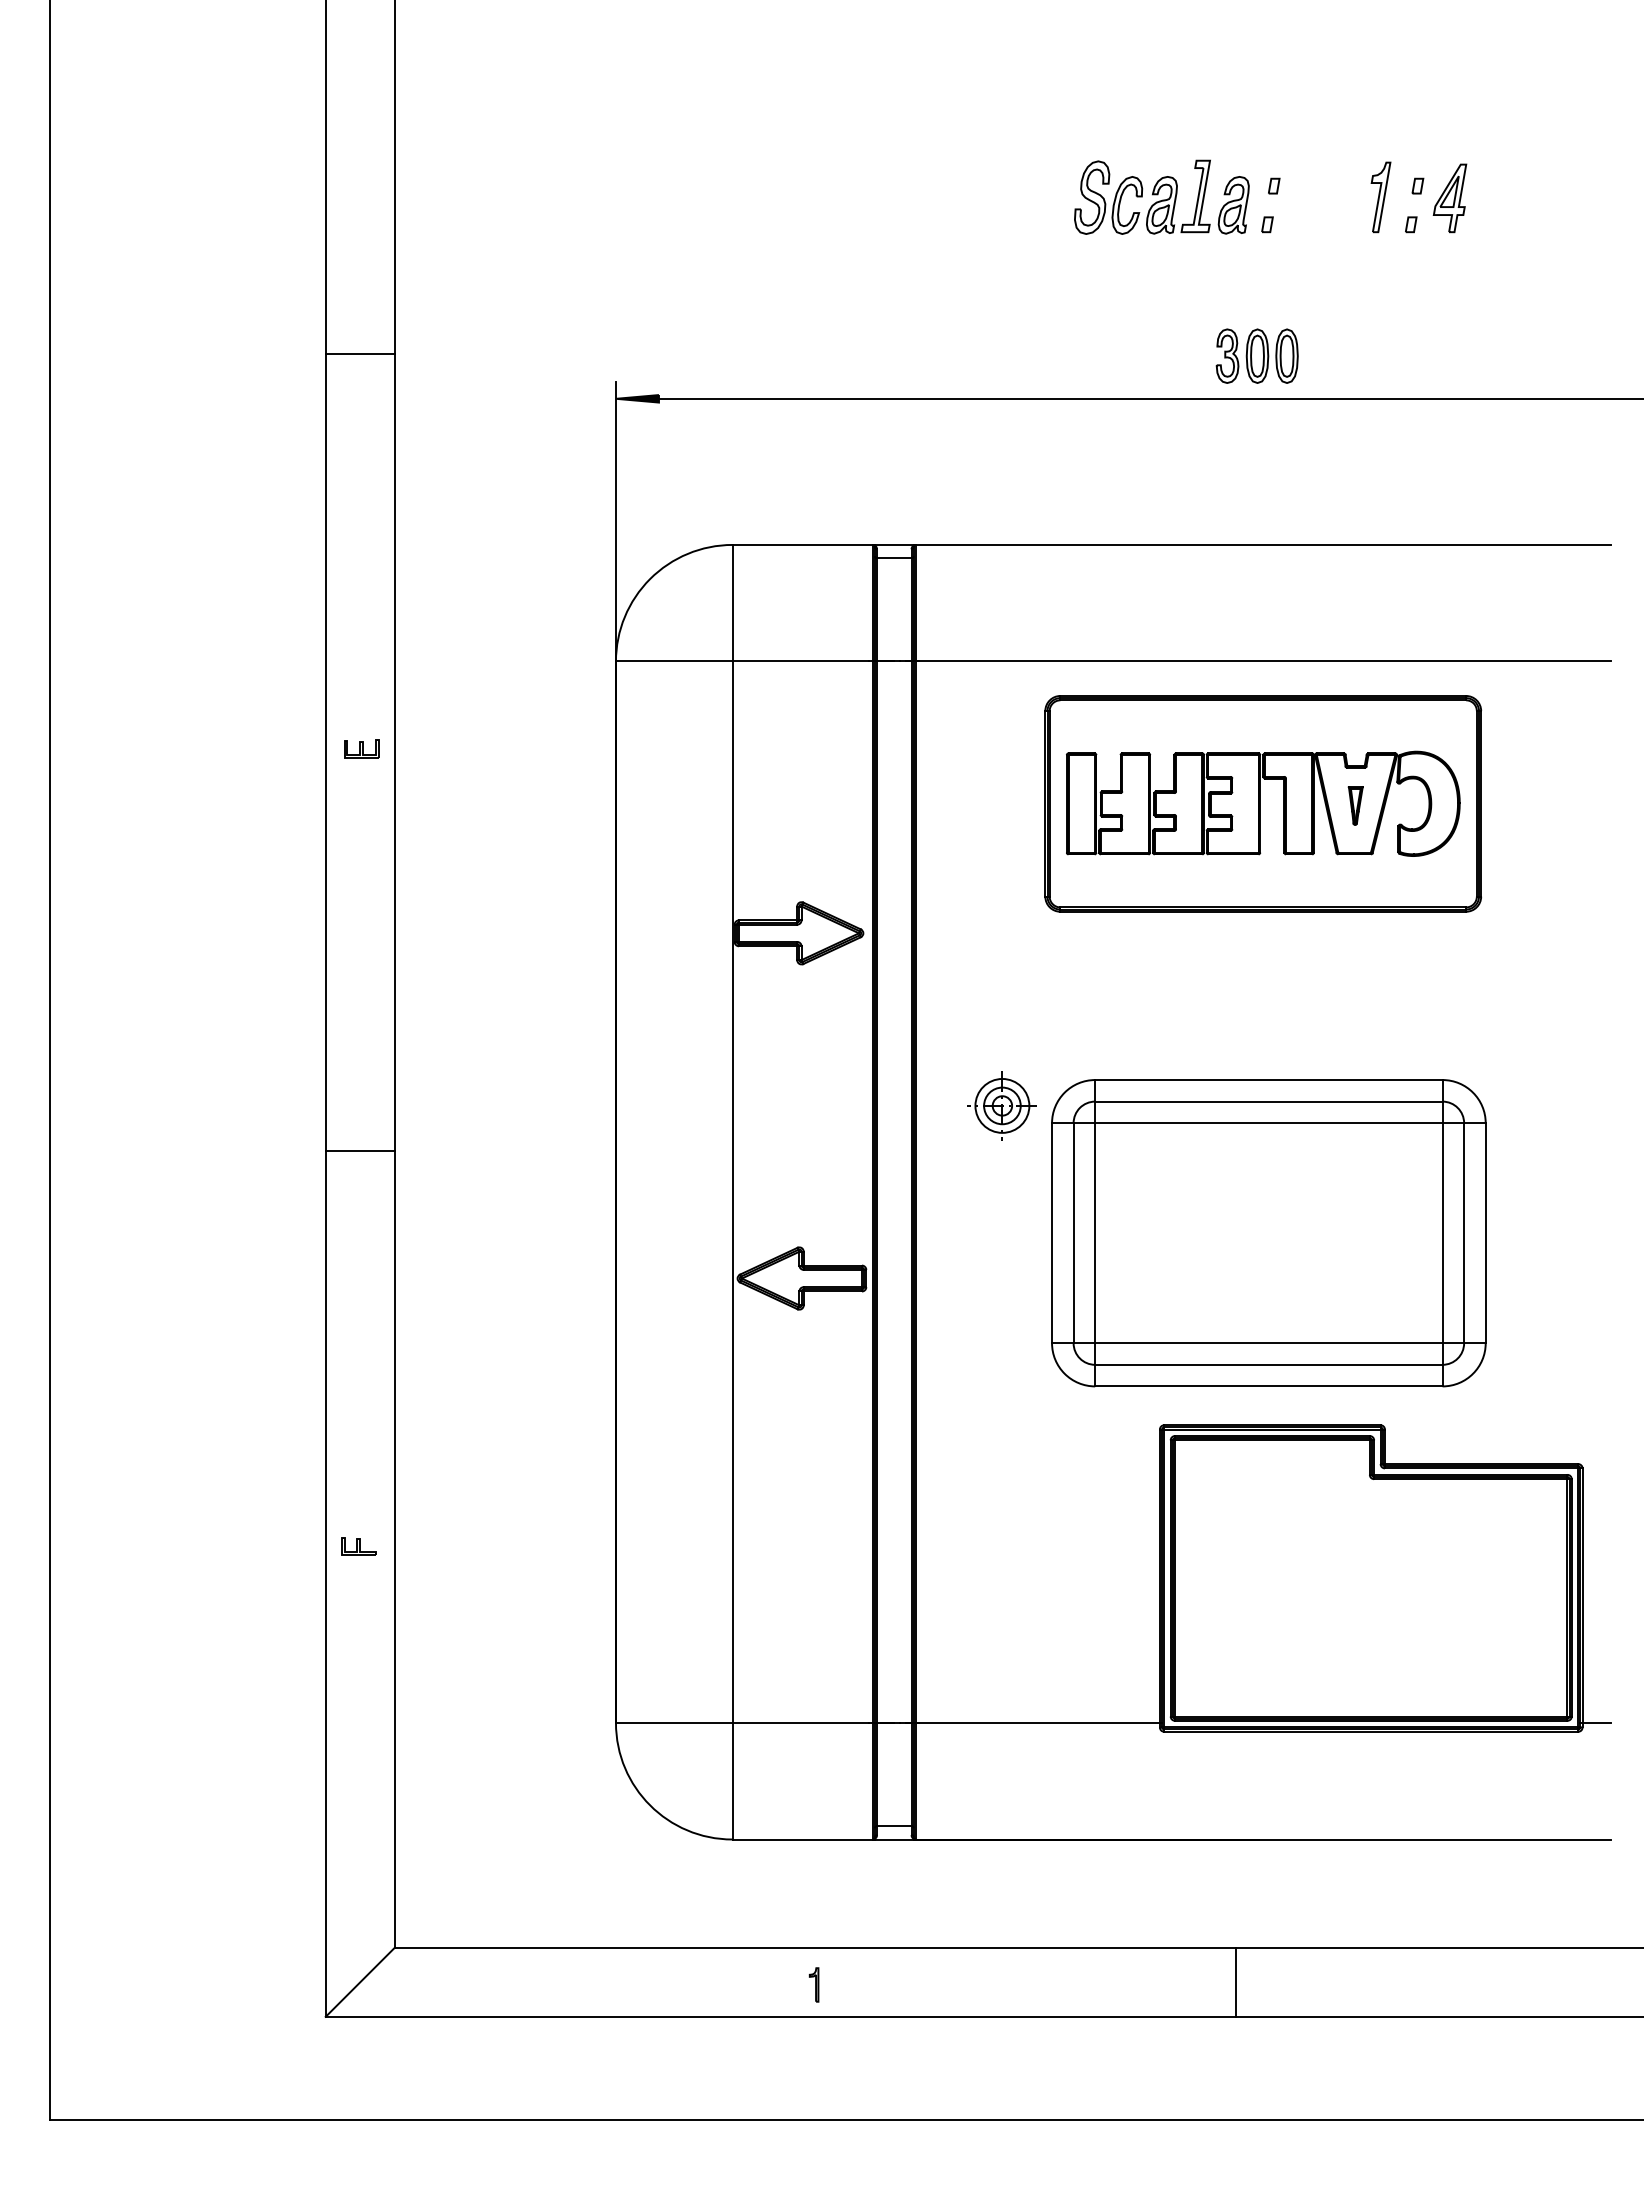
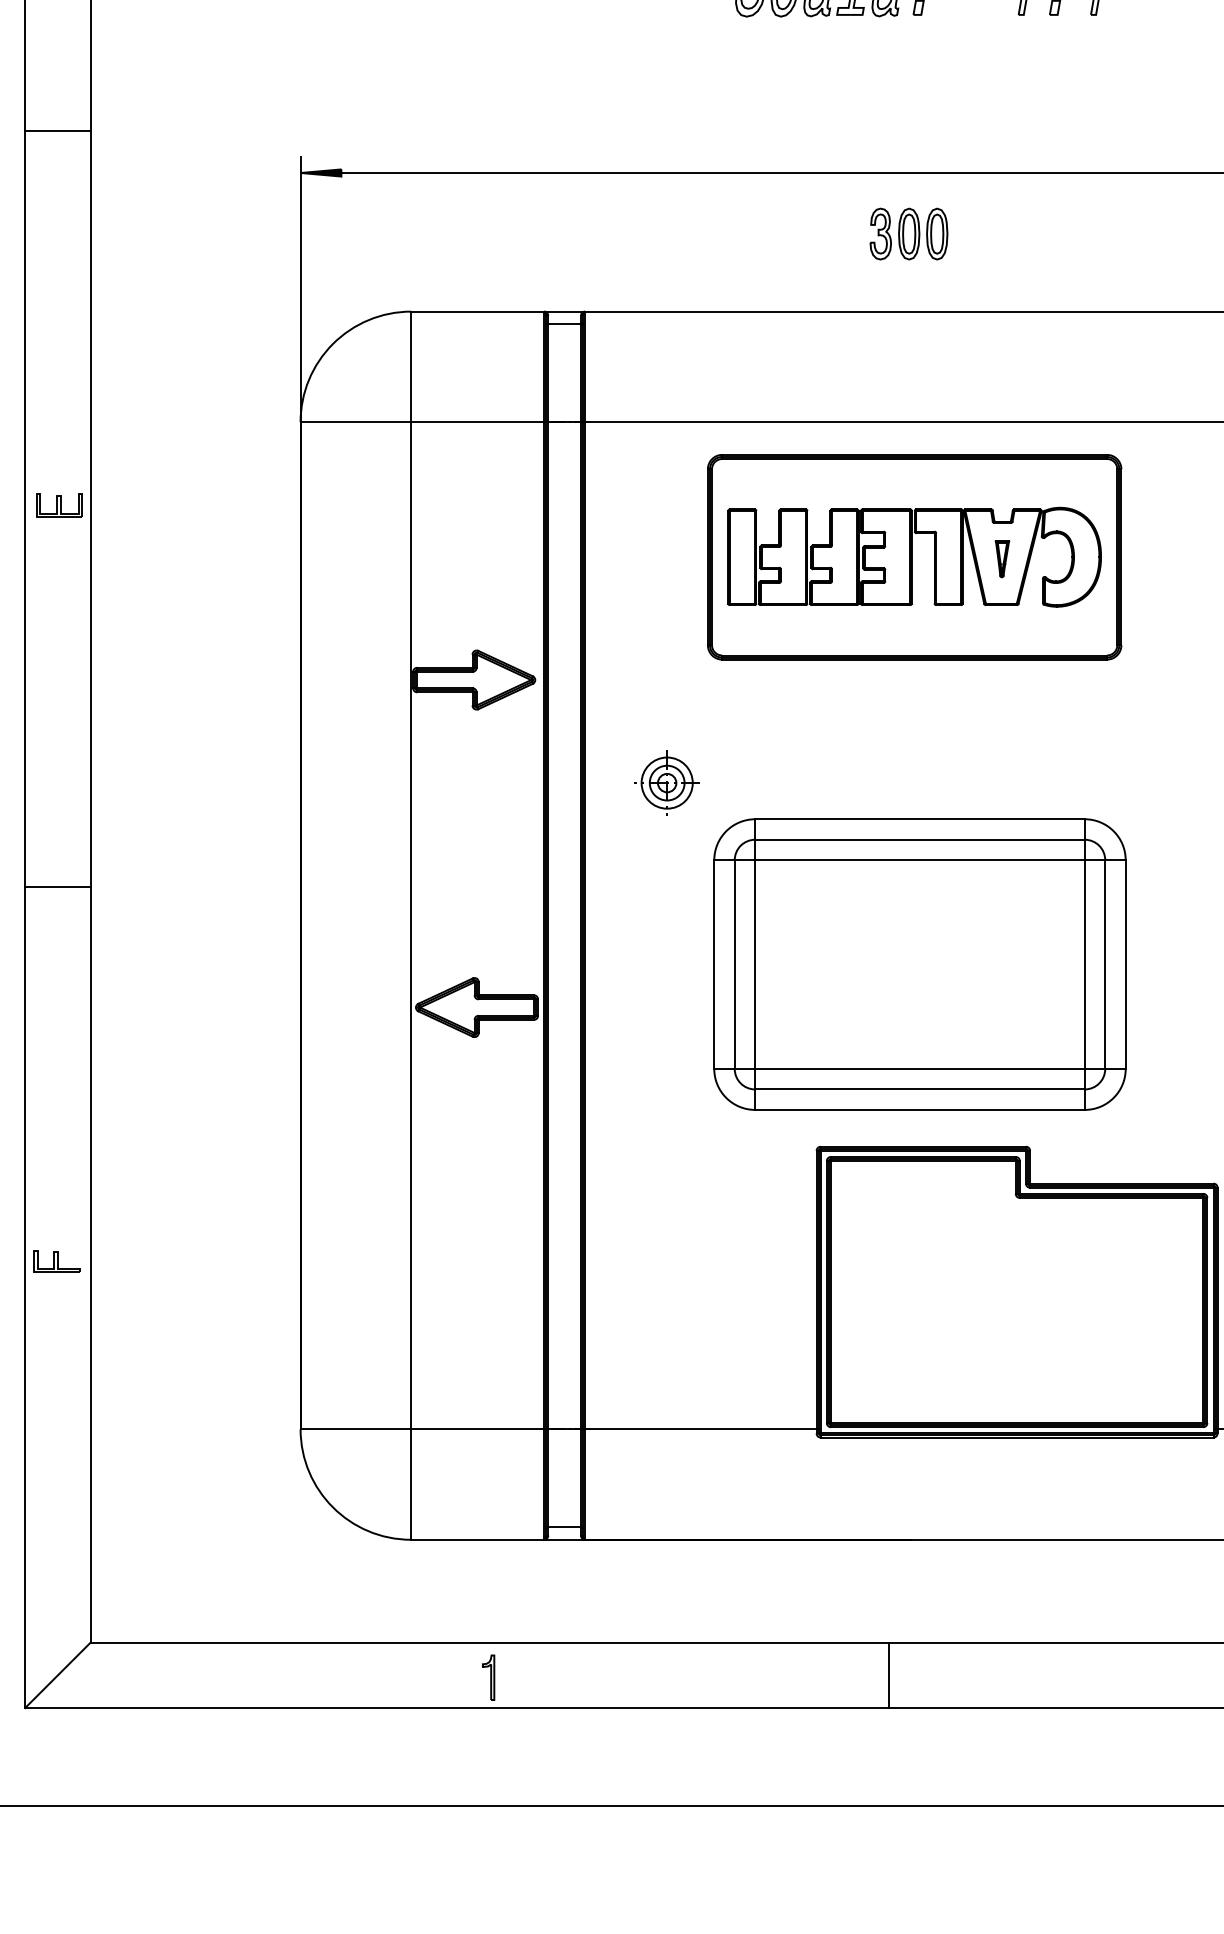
part: (1256, 355) -> (908, 233), moved
part: (361, 748) -> (59, 504), size x1.4
part: (1001, 1105) -> (666, 782), moved
part: (358, 1546) -> (56, 1261), size x1.4
part: (813, 1984) -> (487, 1677), size x1.4

